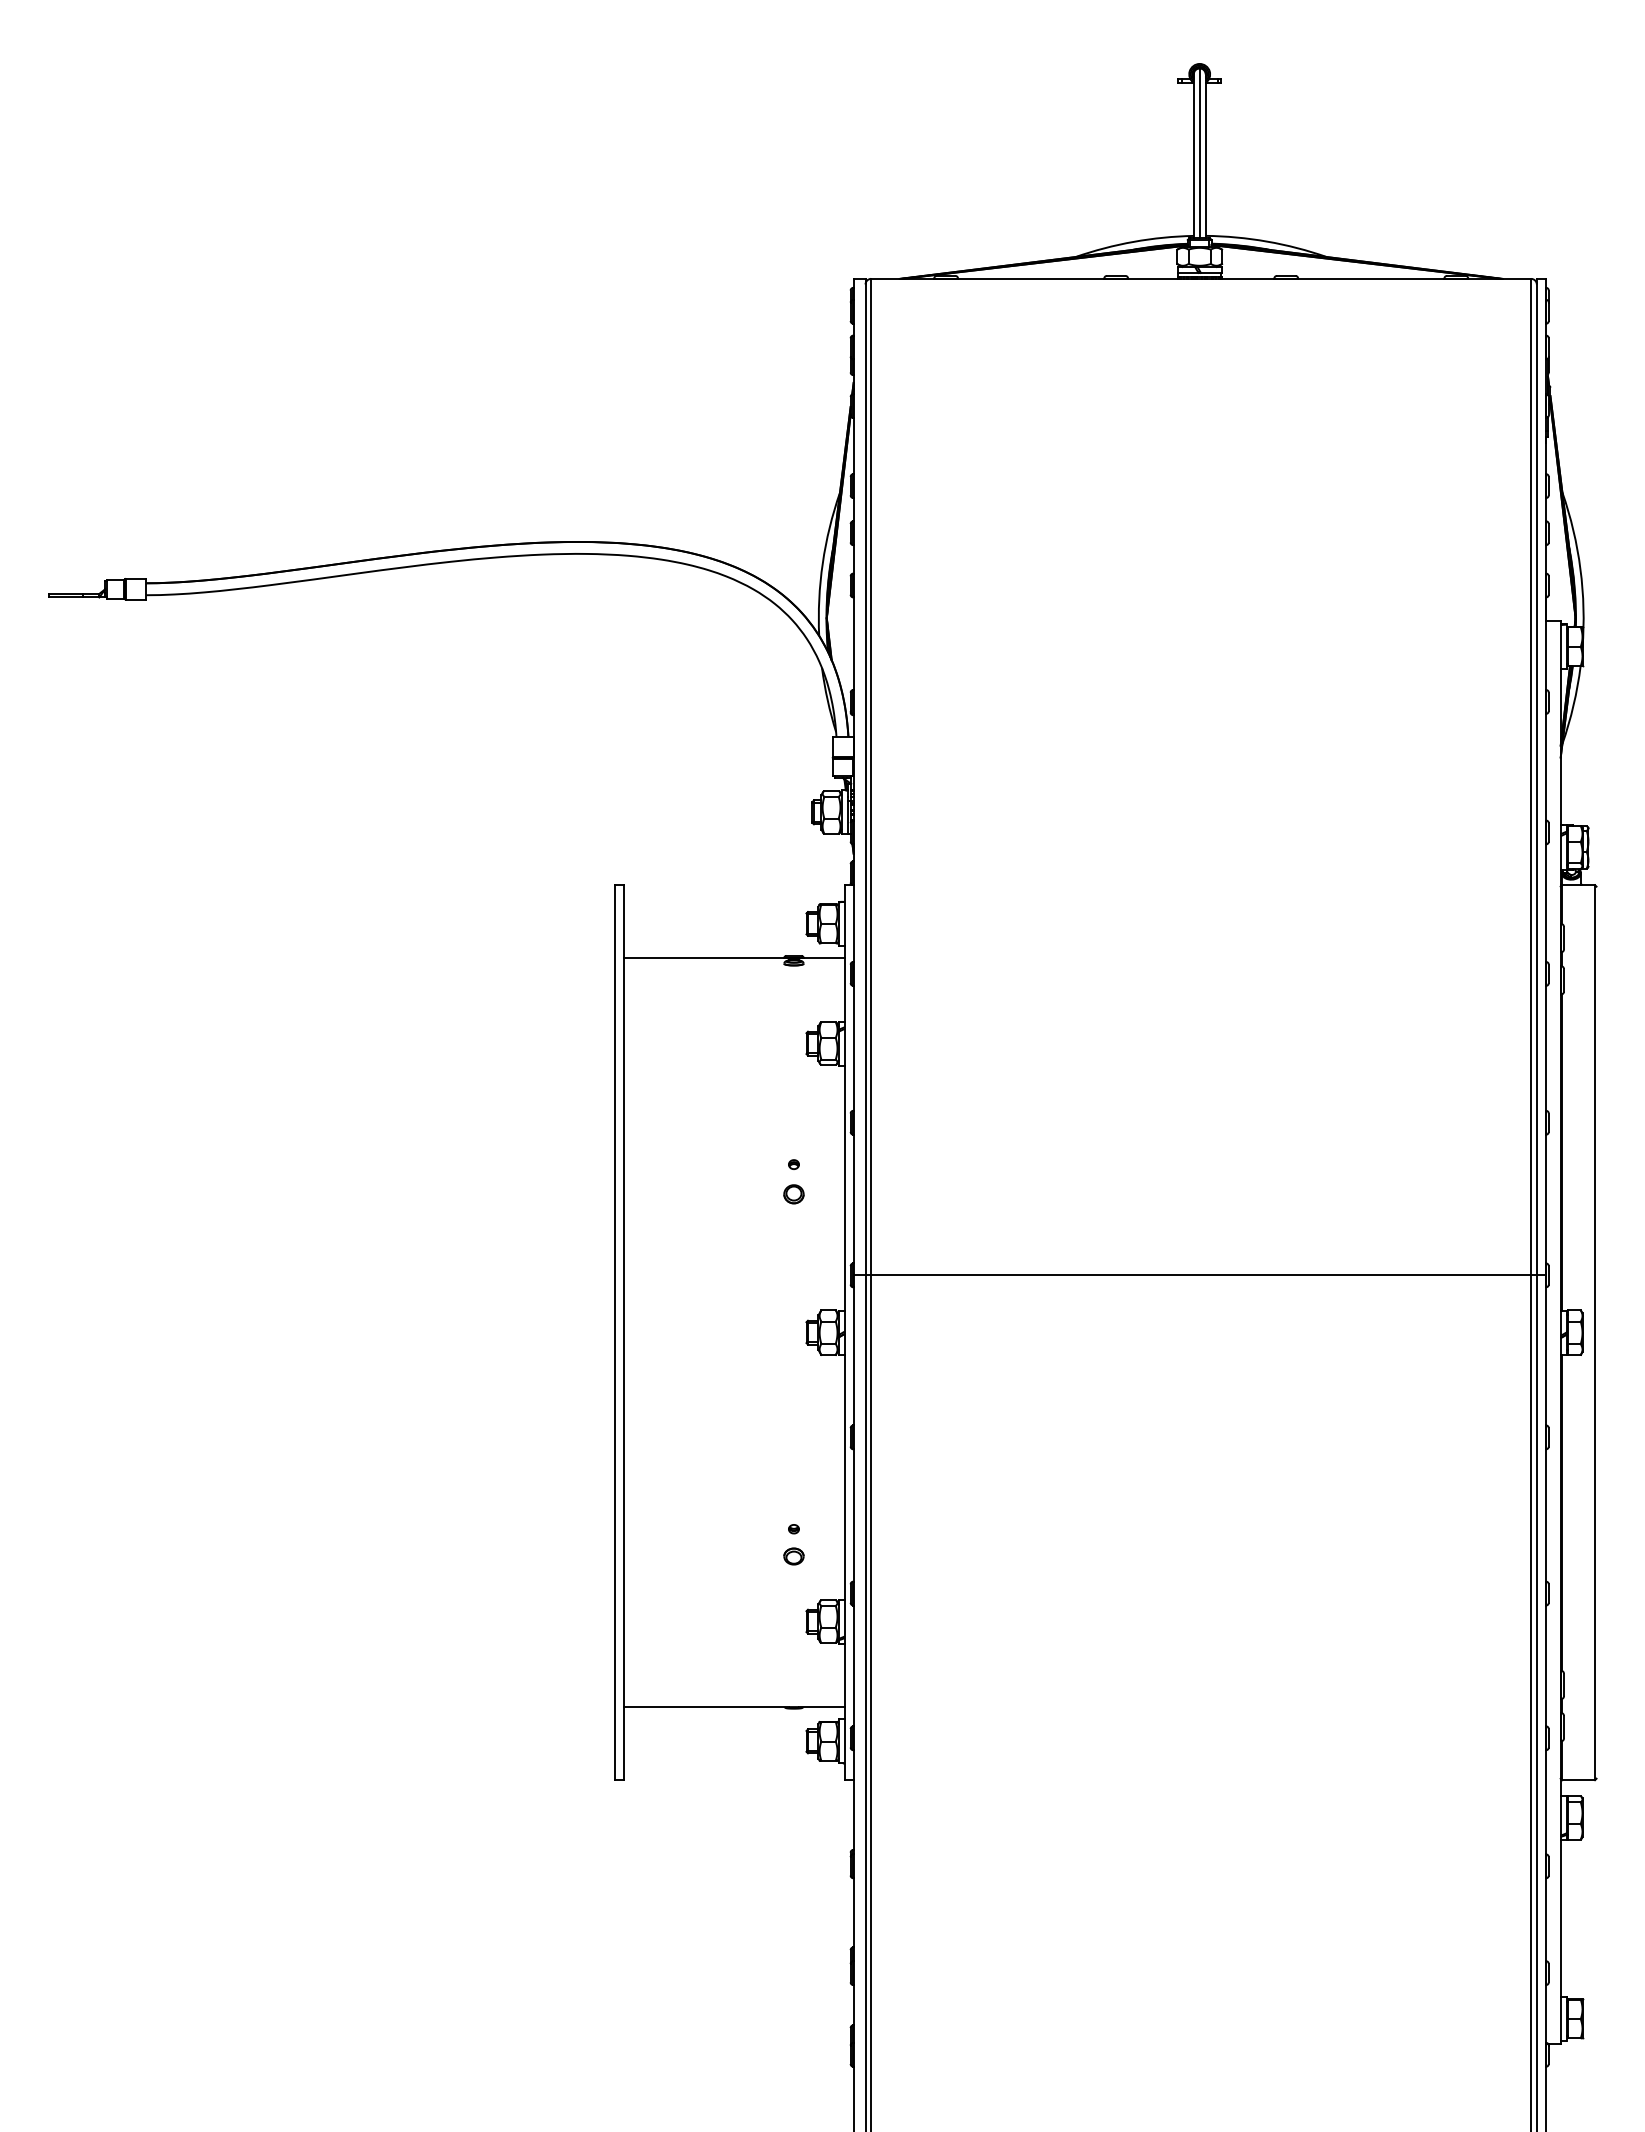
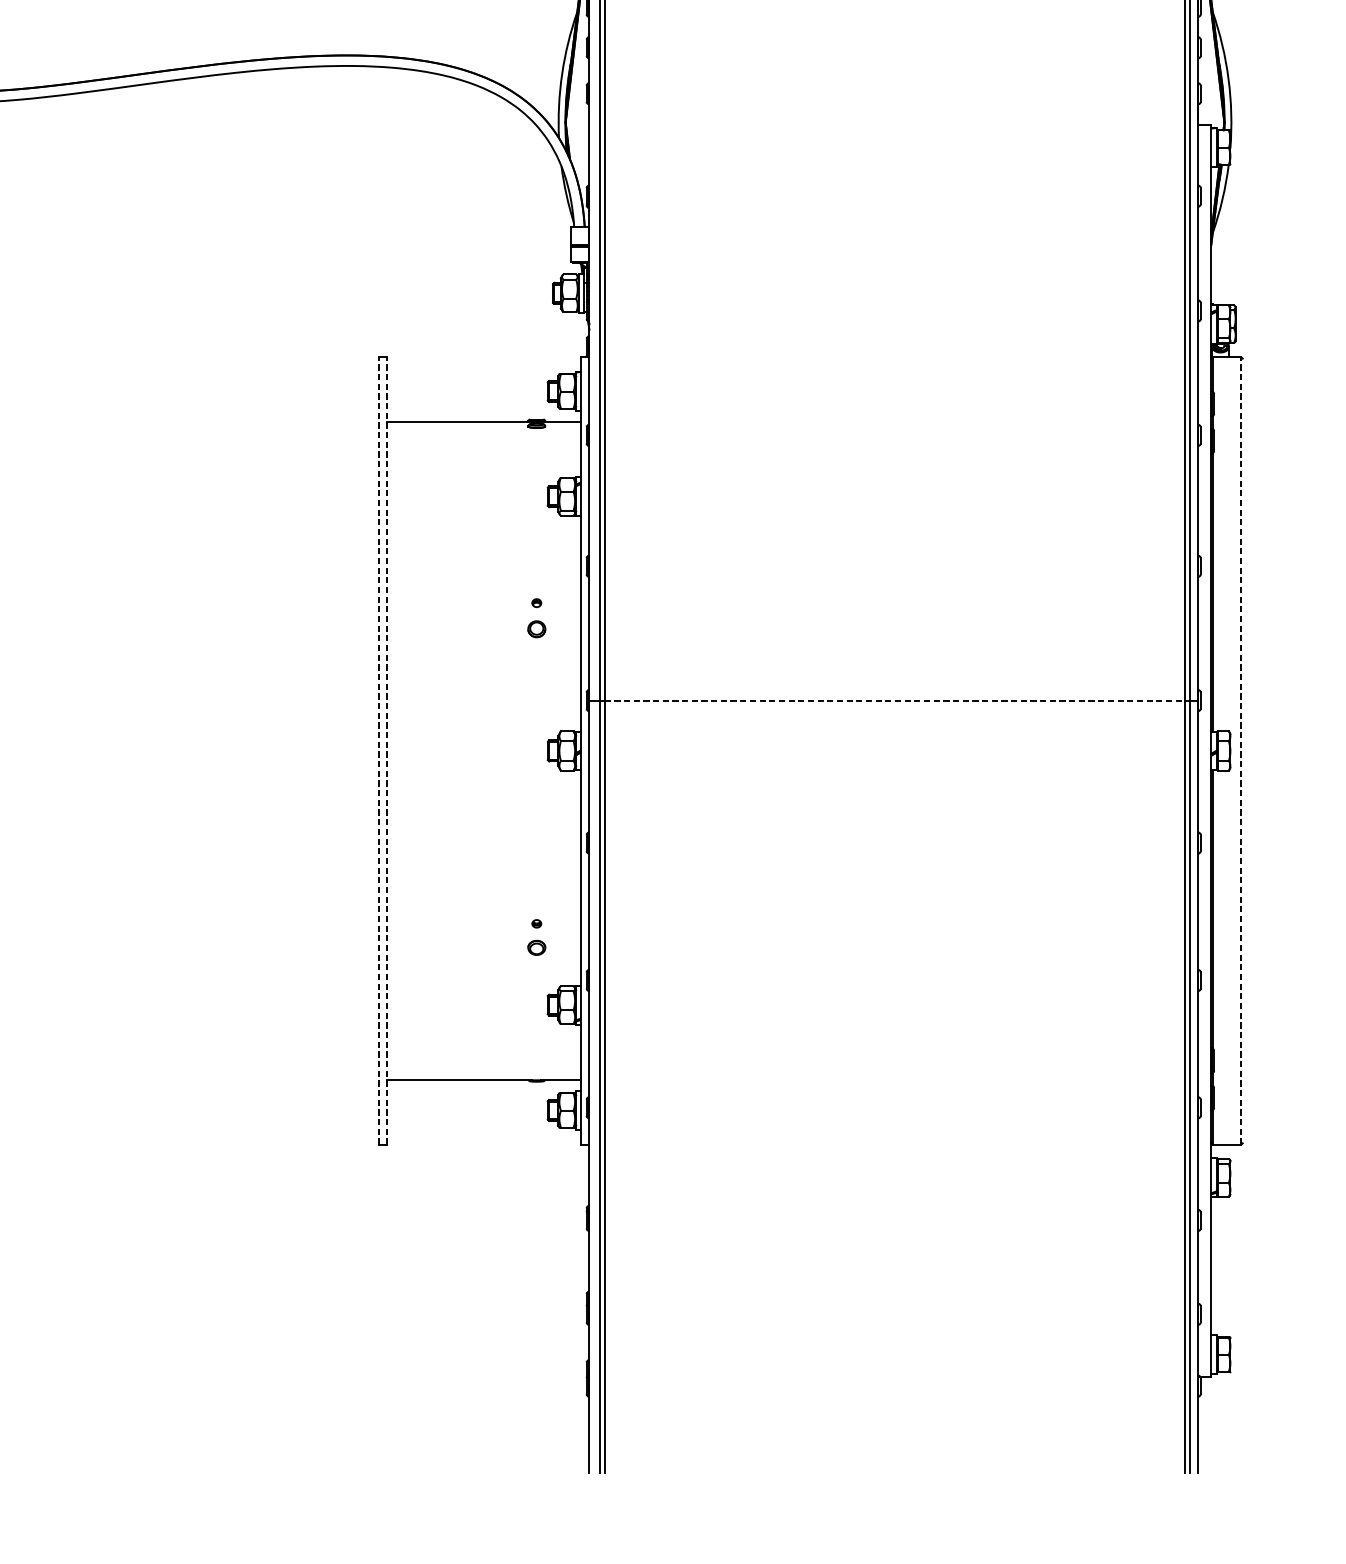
line: (1201, 1275) -> (895, 700), solid -> dashed
line: (614, 1332) -> (378, 750), solid -> dashed
line: (623, 1332) -> (386, 750), solid -> dashed
line: (1595, 1332) -> (1241, 750), solid -> dashed

